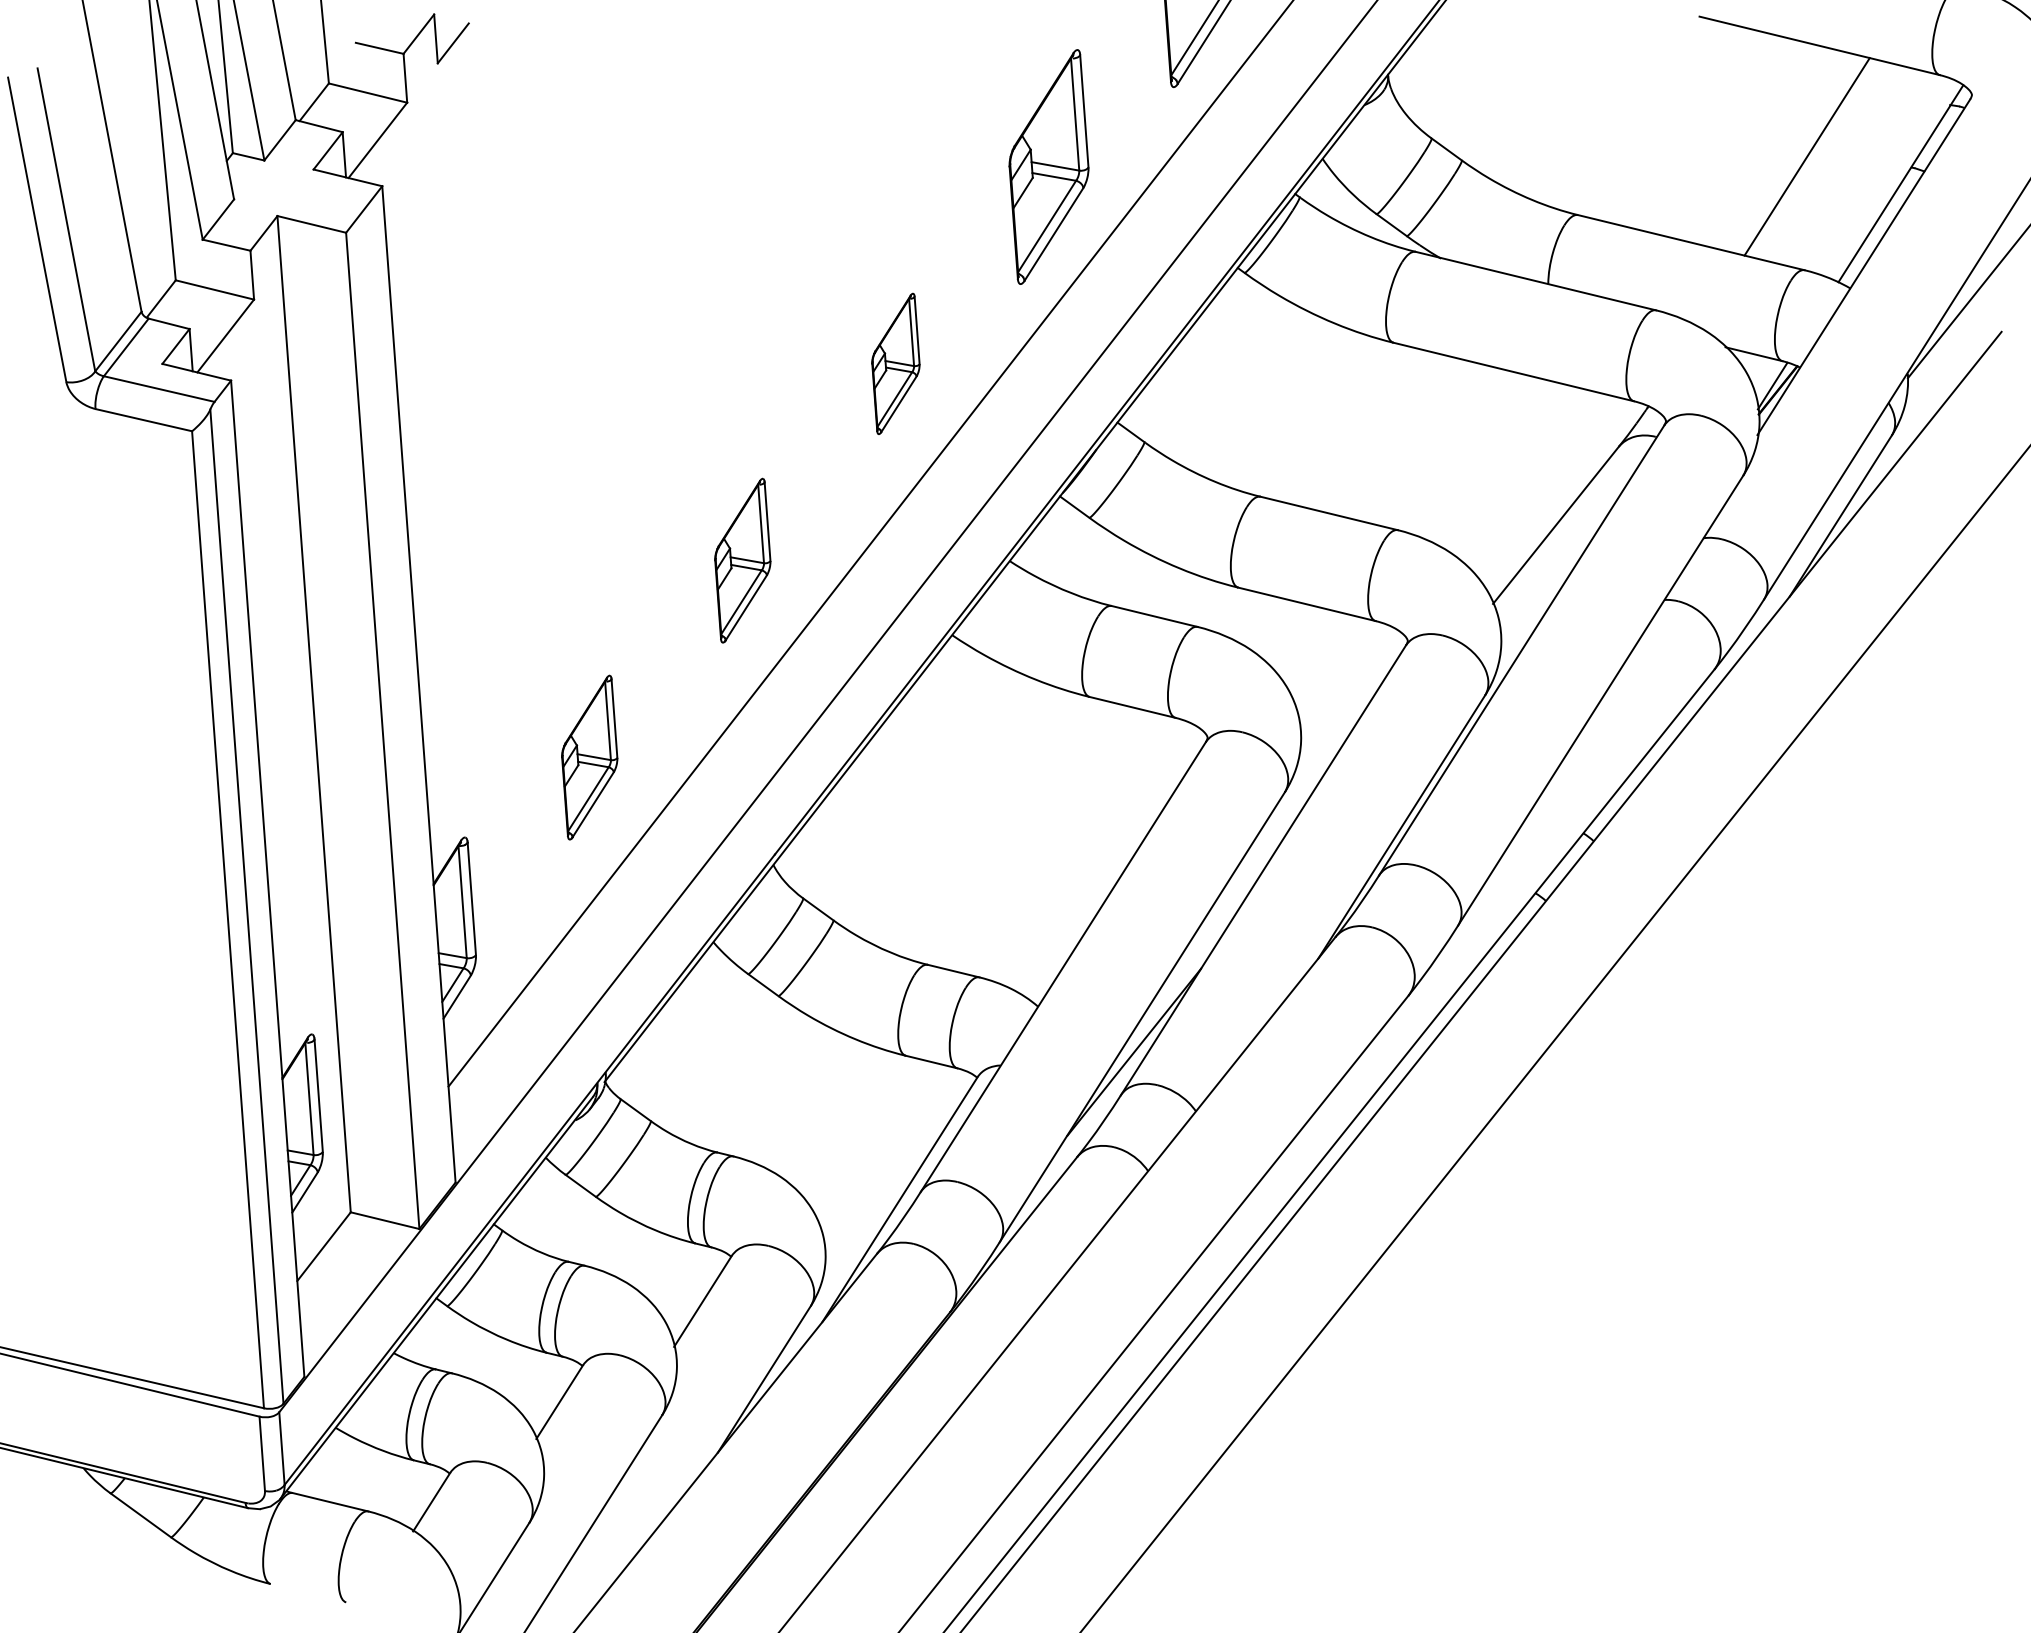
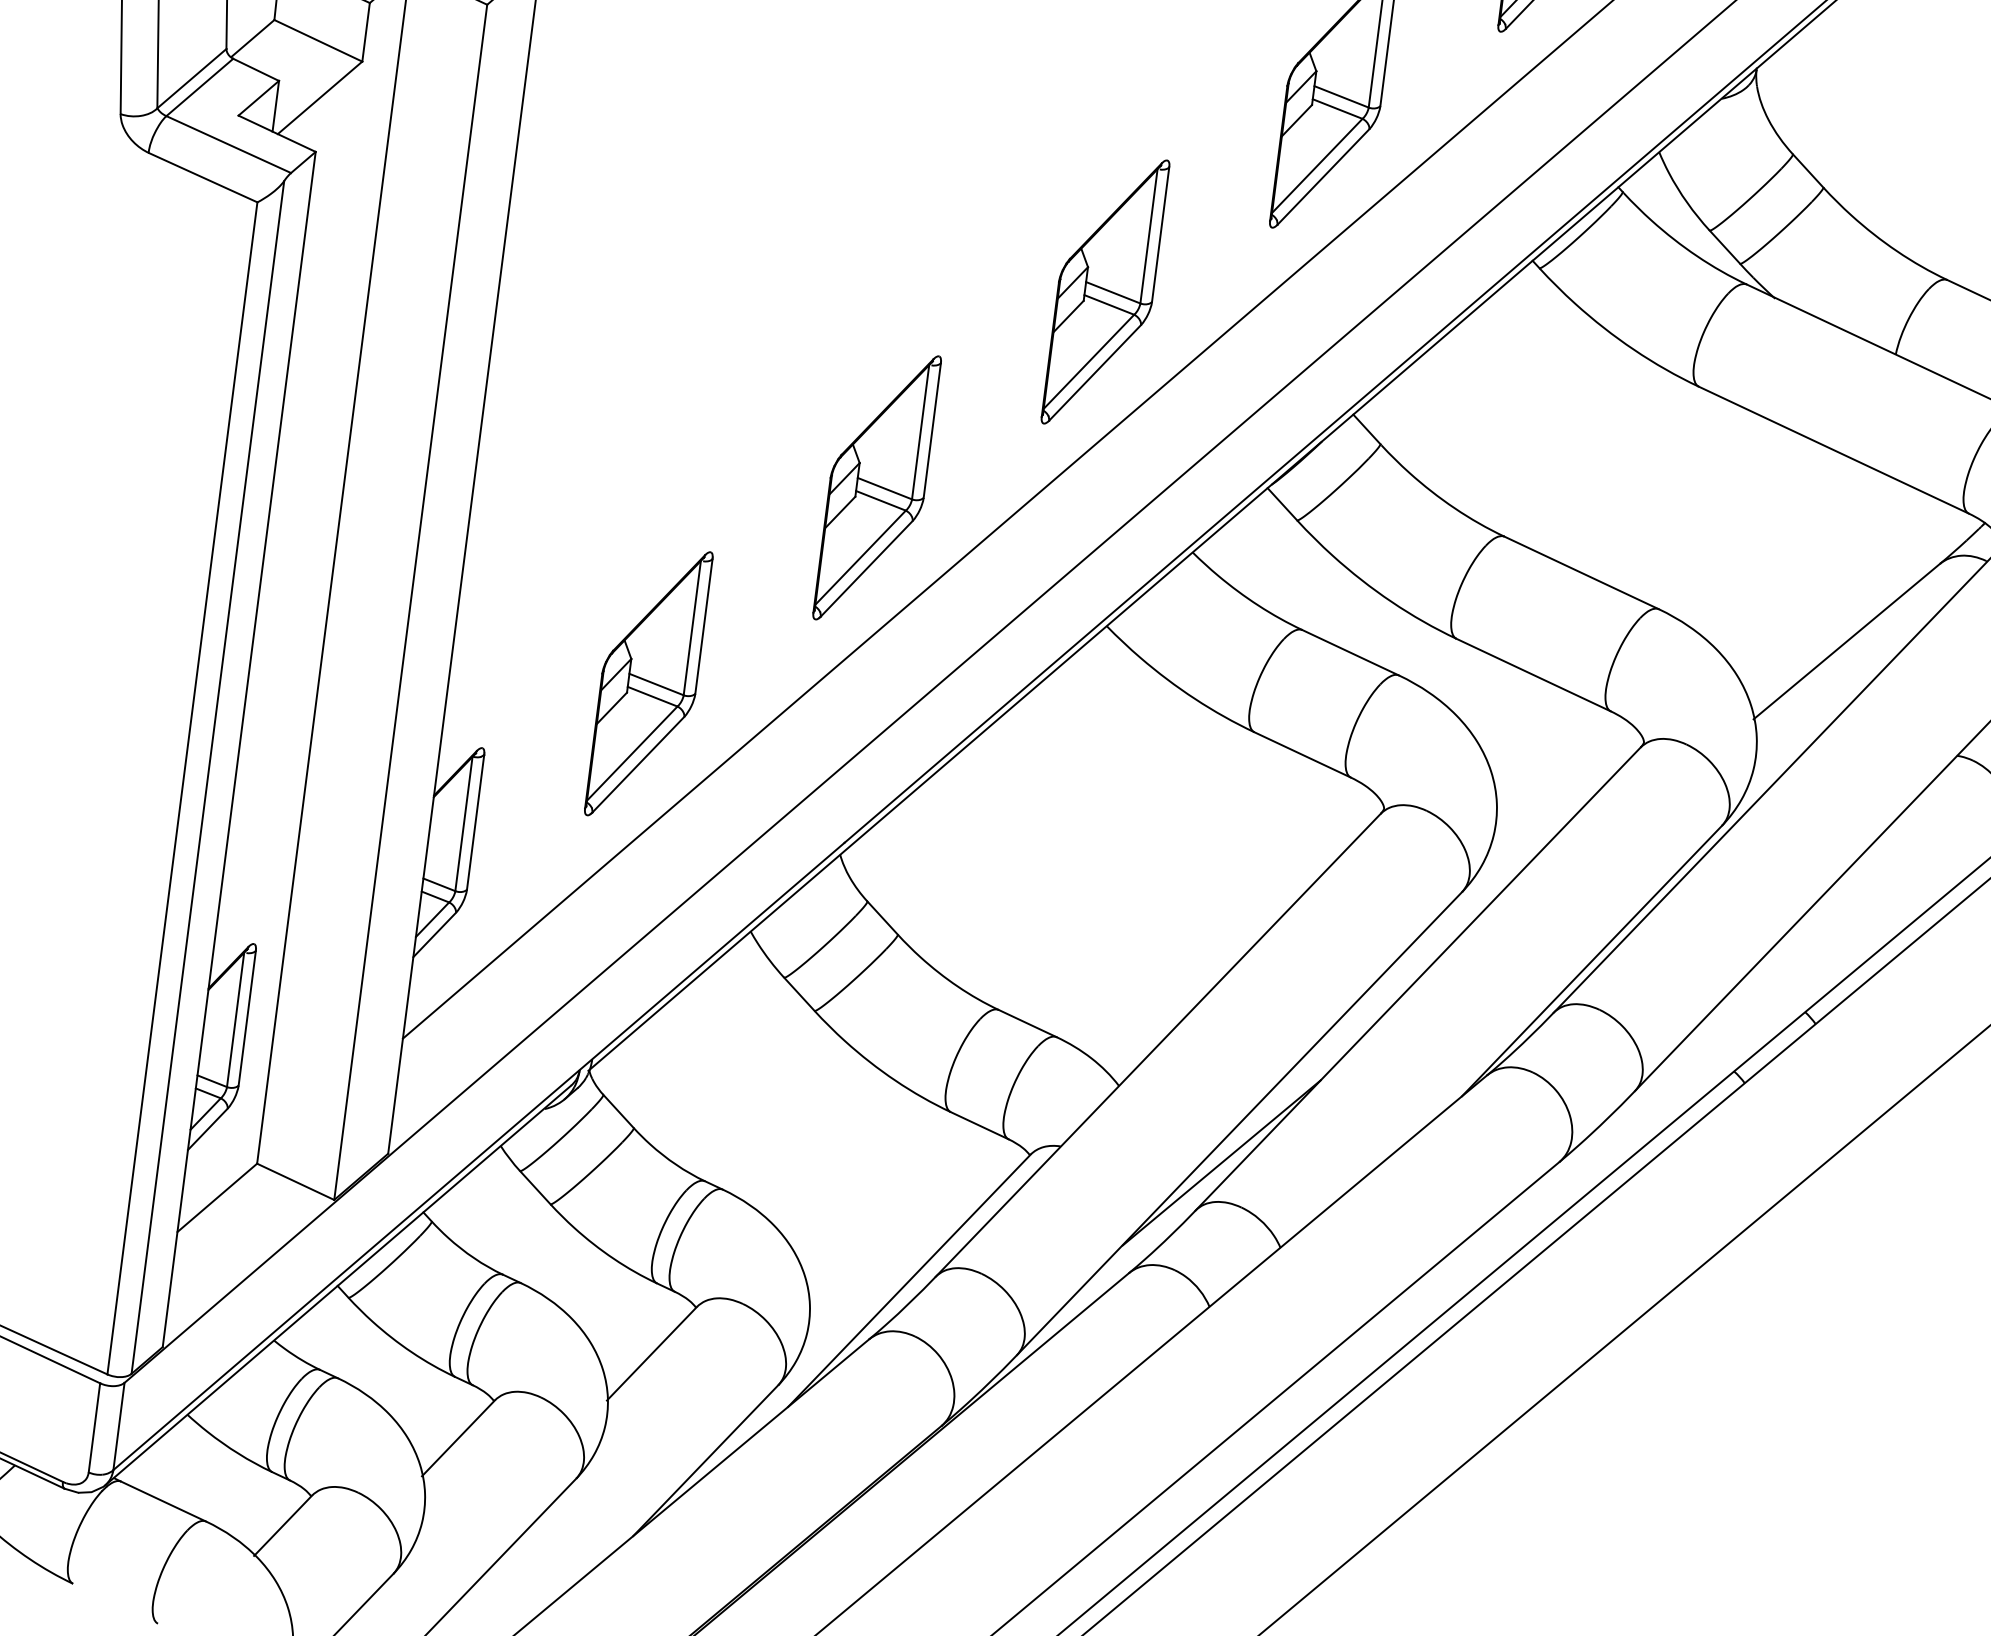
part: (895, 363) -> (1105, 291), size x1.67
part: (742, 560) -> (876, 487), size x1.43
part: (589, 757) -> (648, 683), size x1.43

